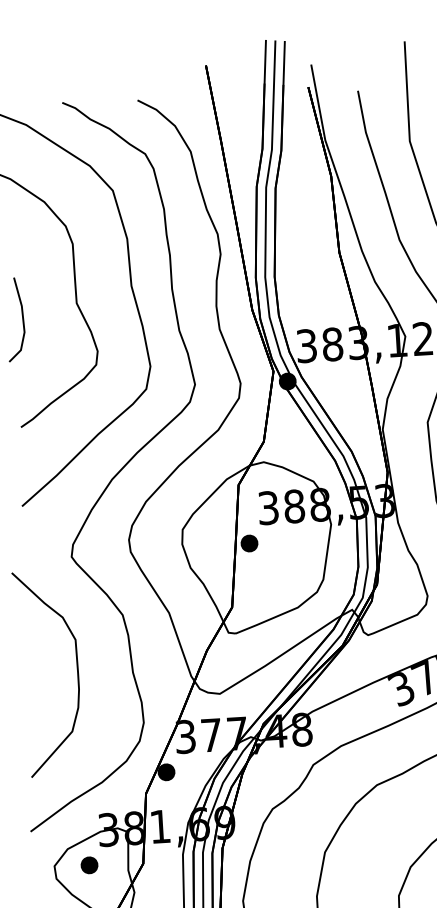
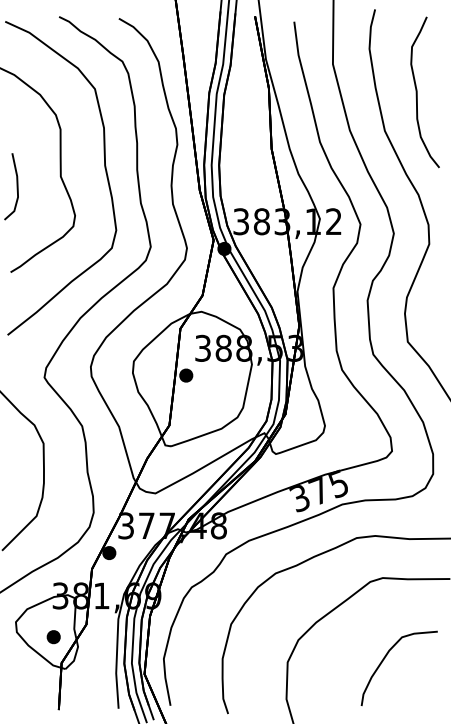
part: (89, 865) -> (53, 637), moved

